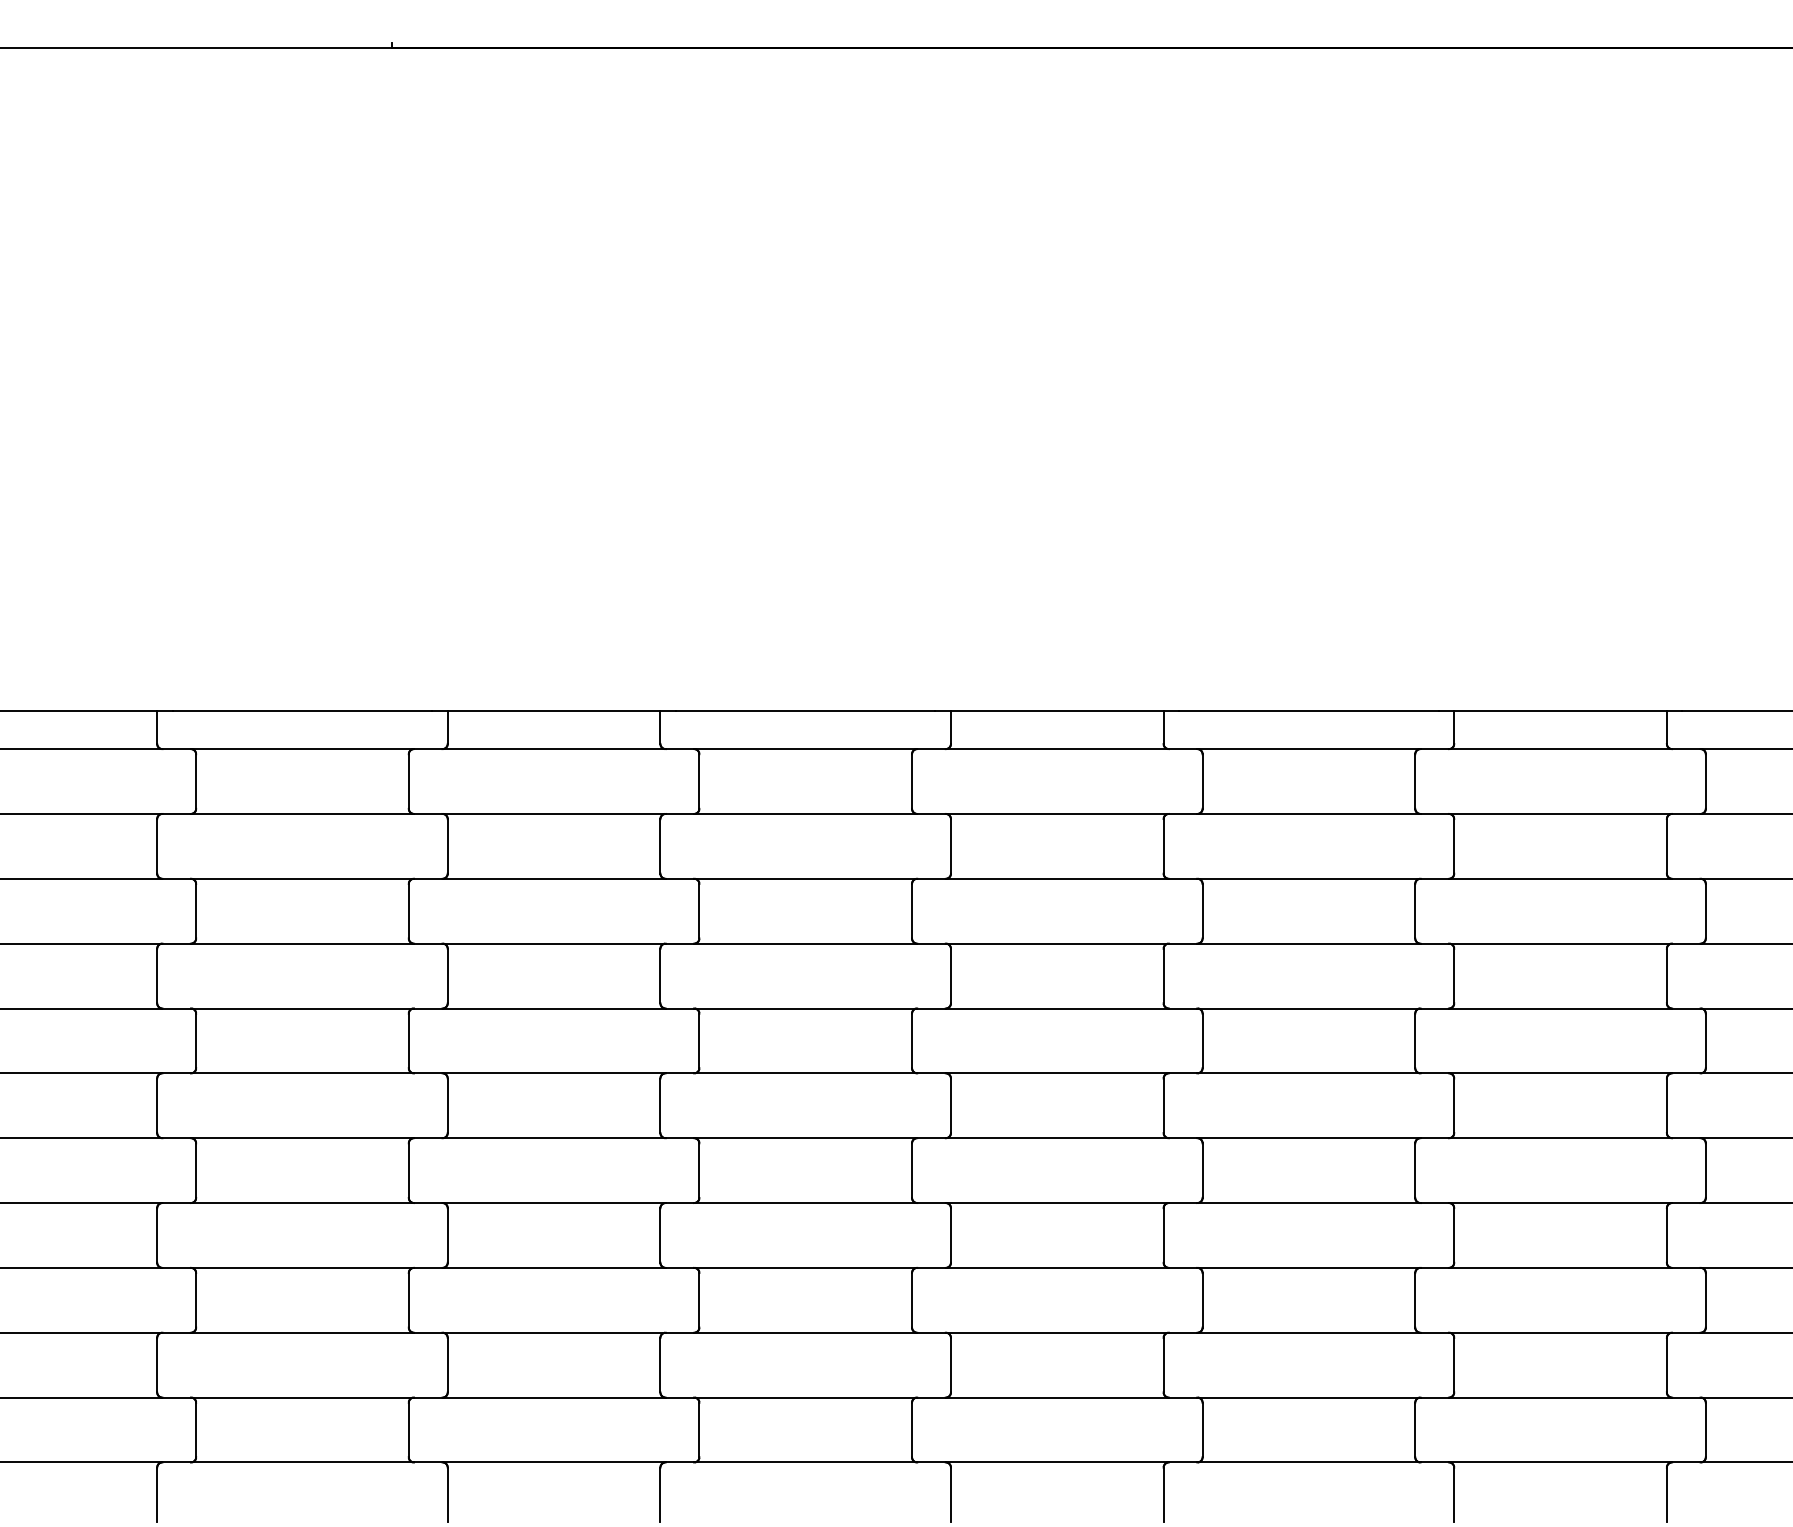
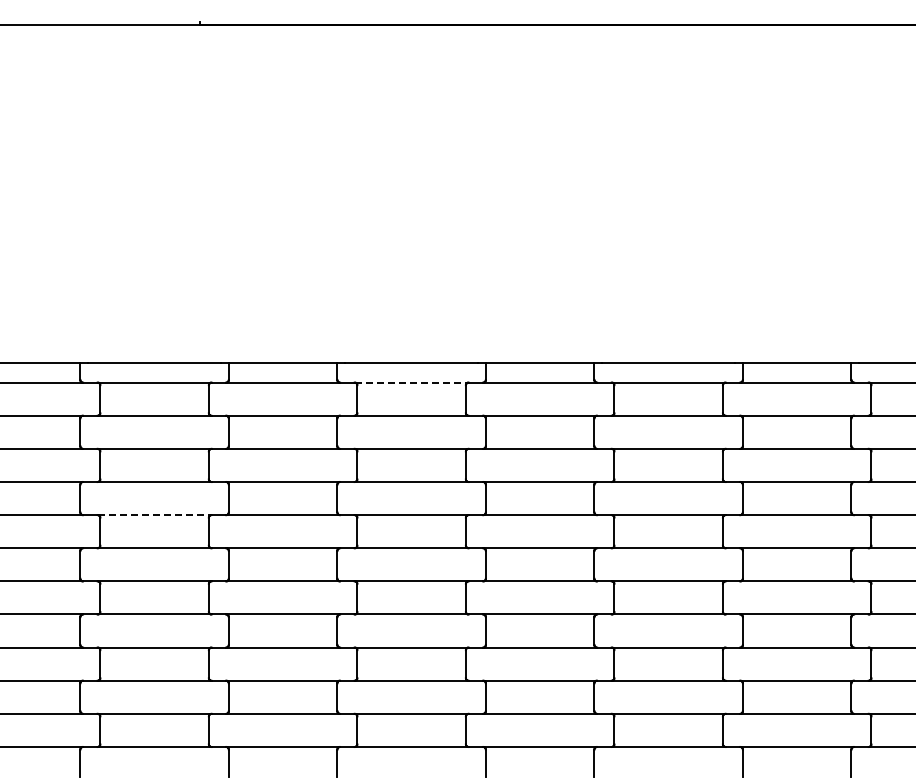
line: (805, 748) -> (411, 382), solid -> dashed
line: (302, 1009) -> (154, 515), solid -> dashed

